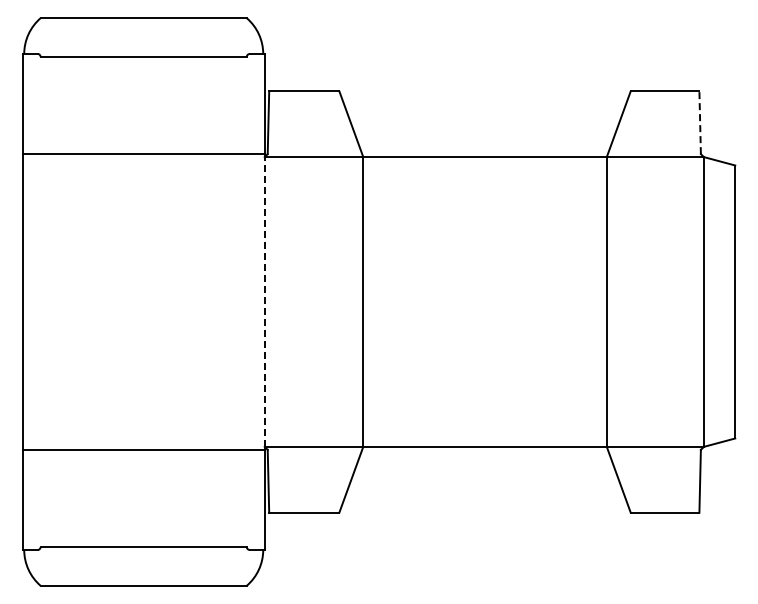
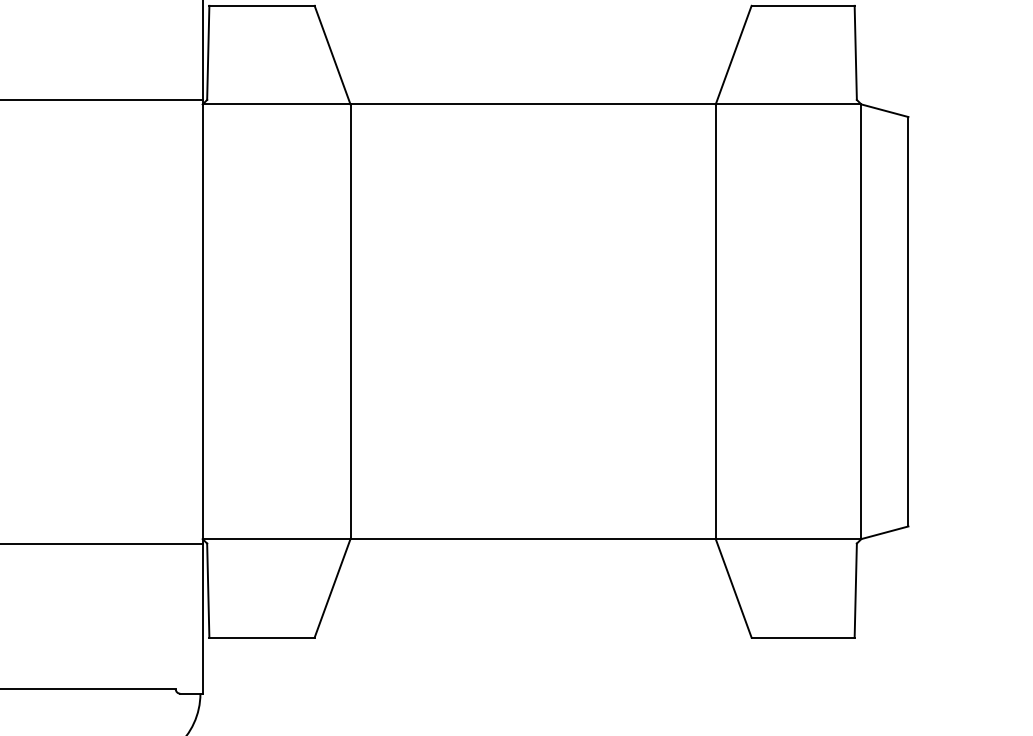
line: (700, 122) -> (856, 52), dashed -> solid
line: (264, 301) -> (202, 321), dashed -> solid

